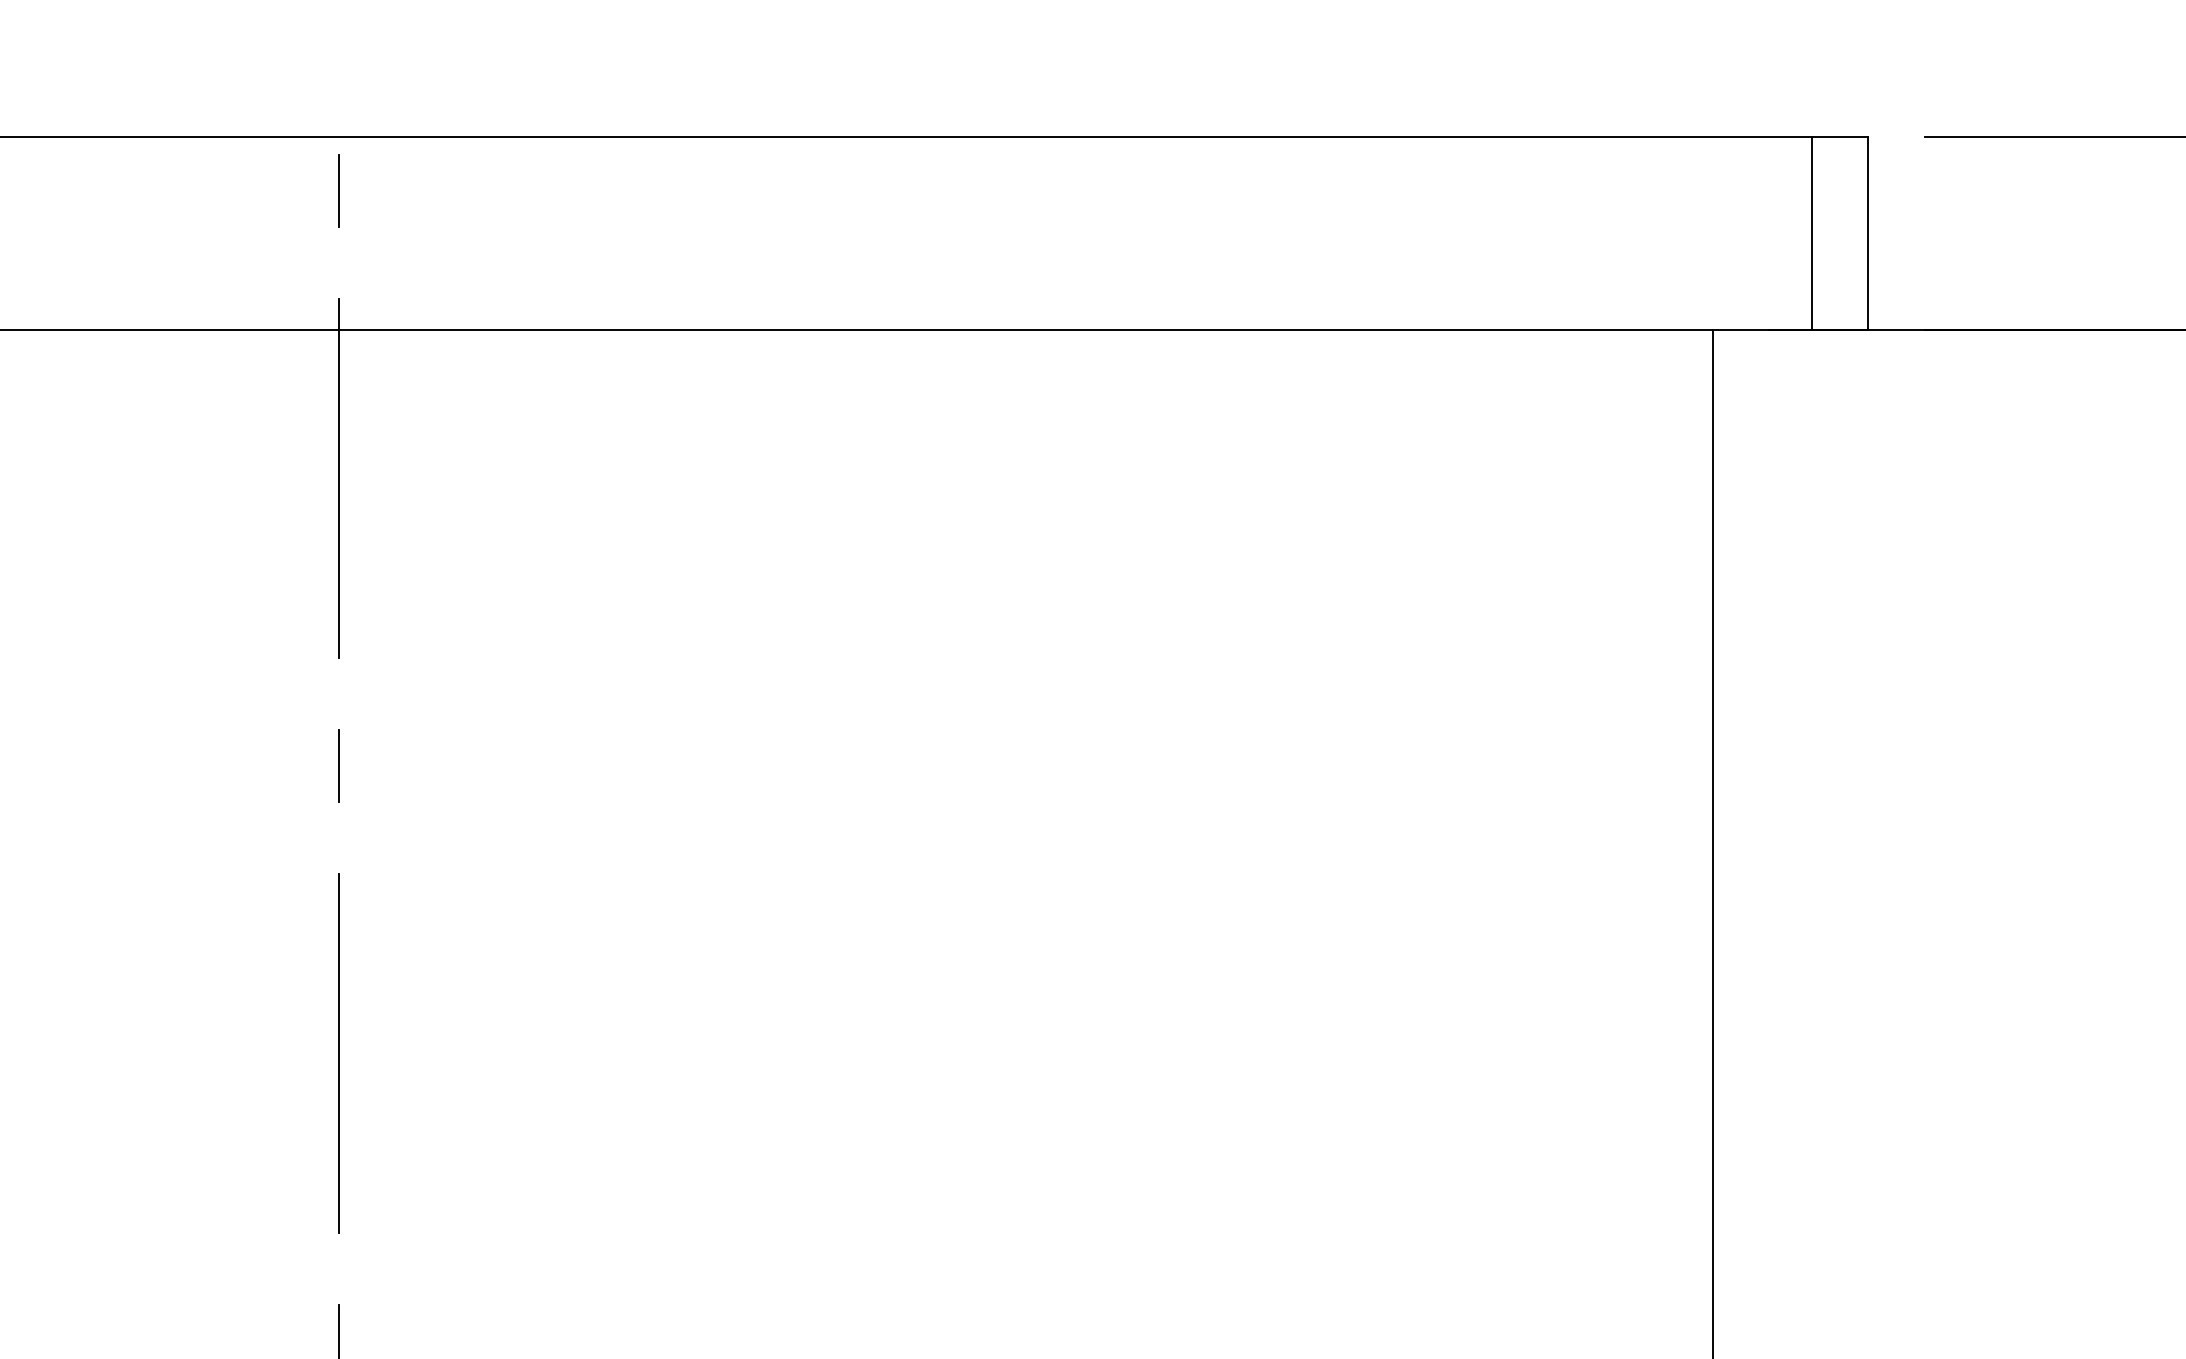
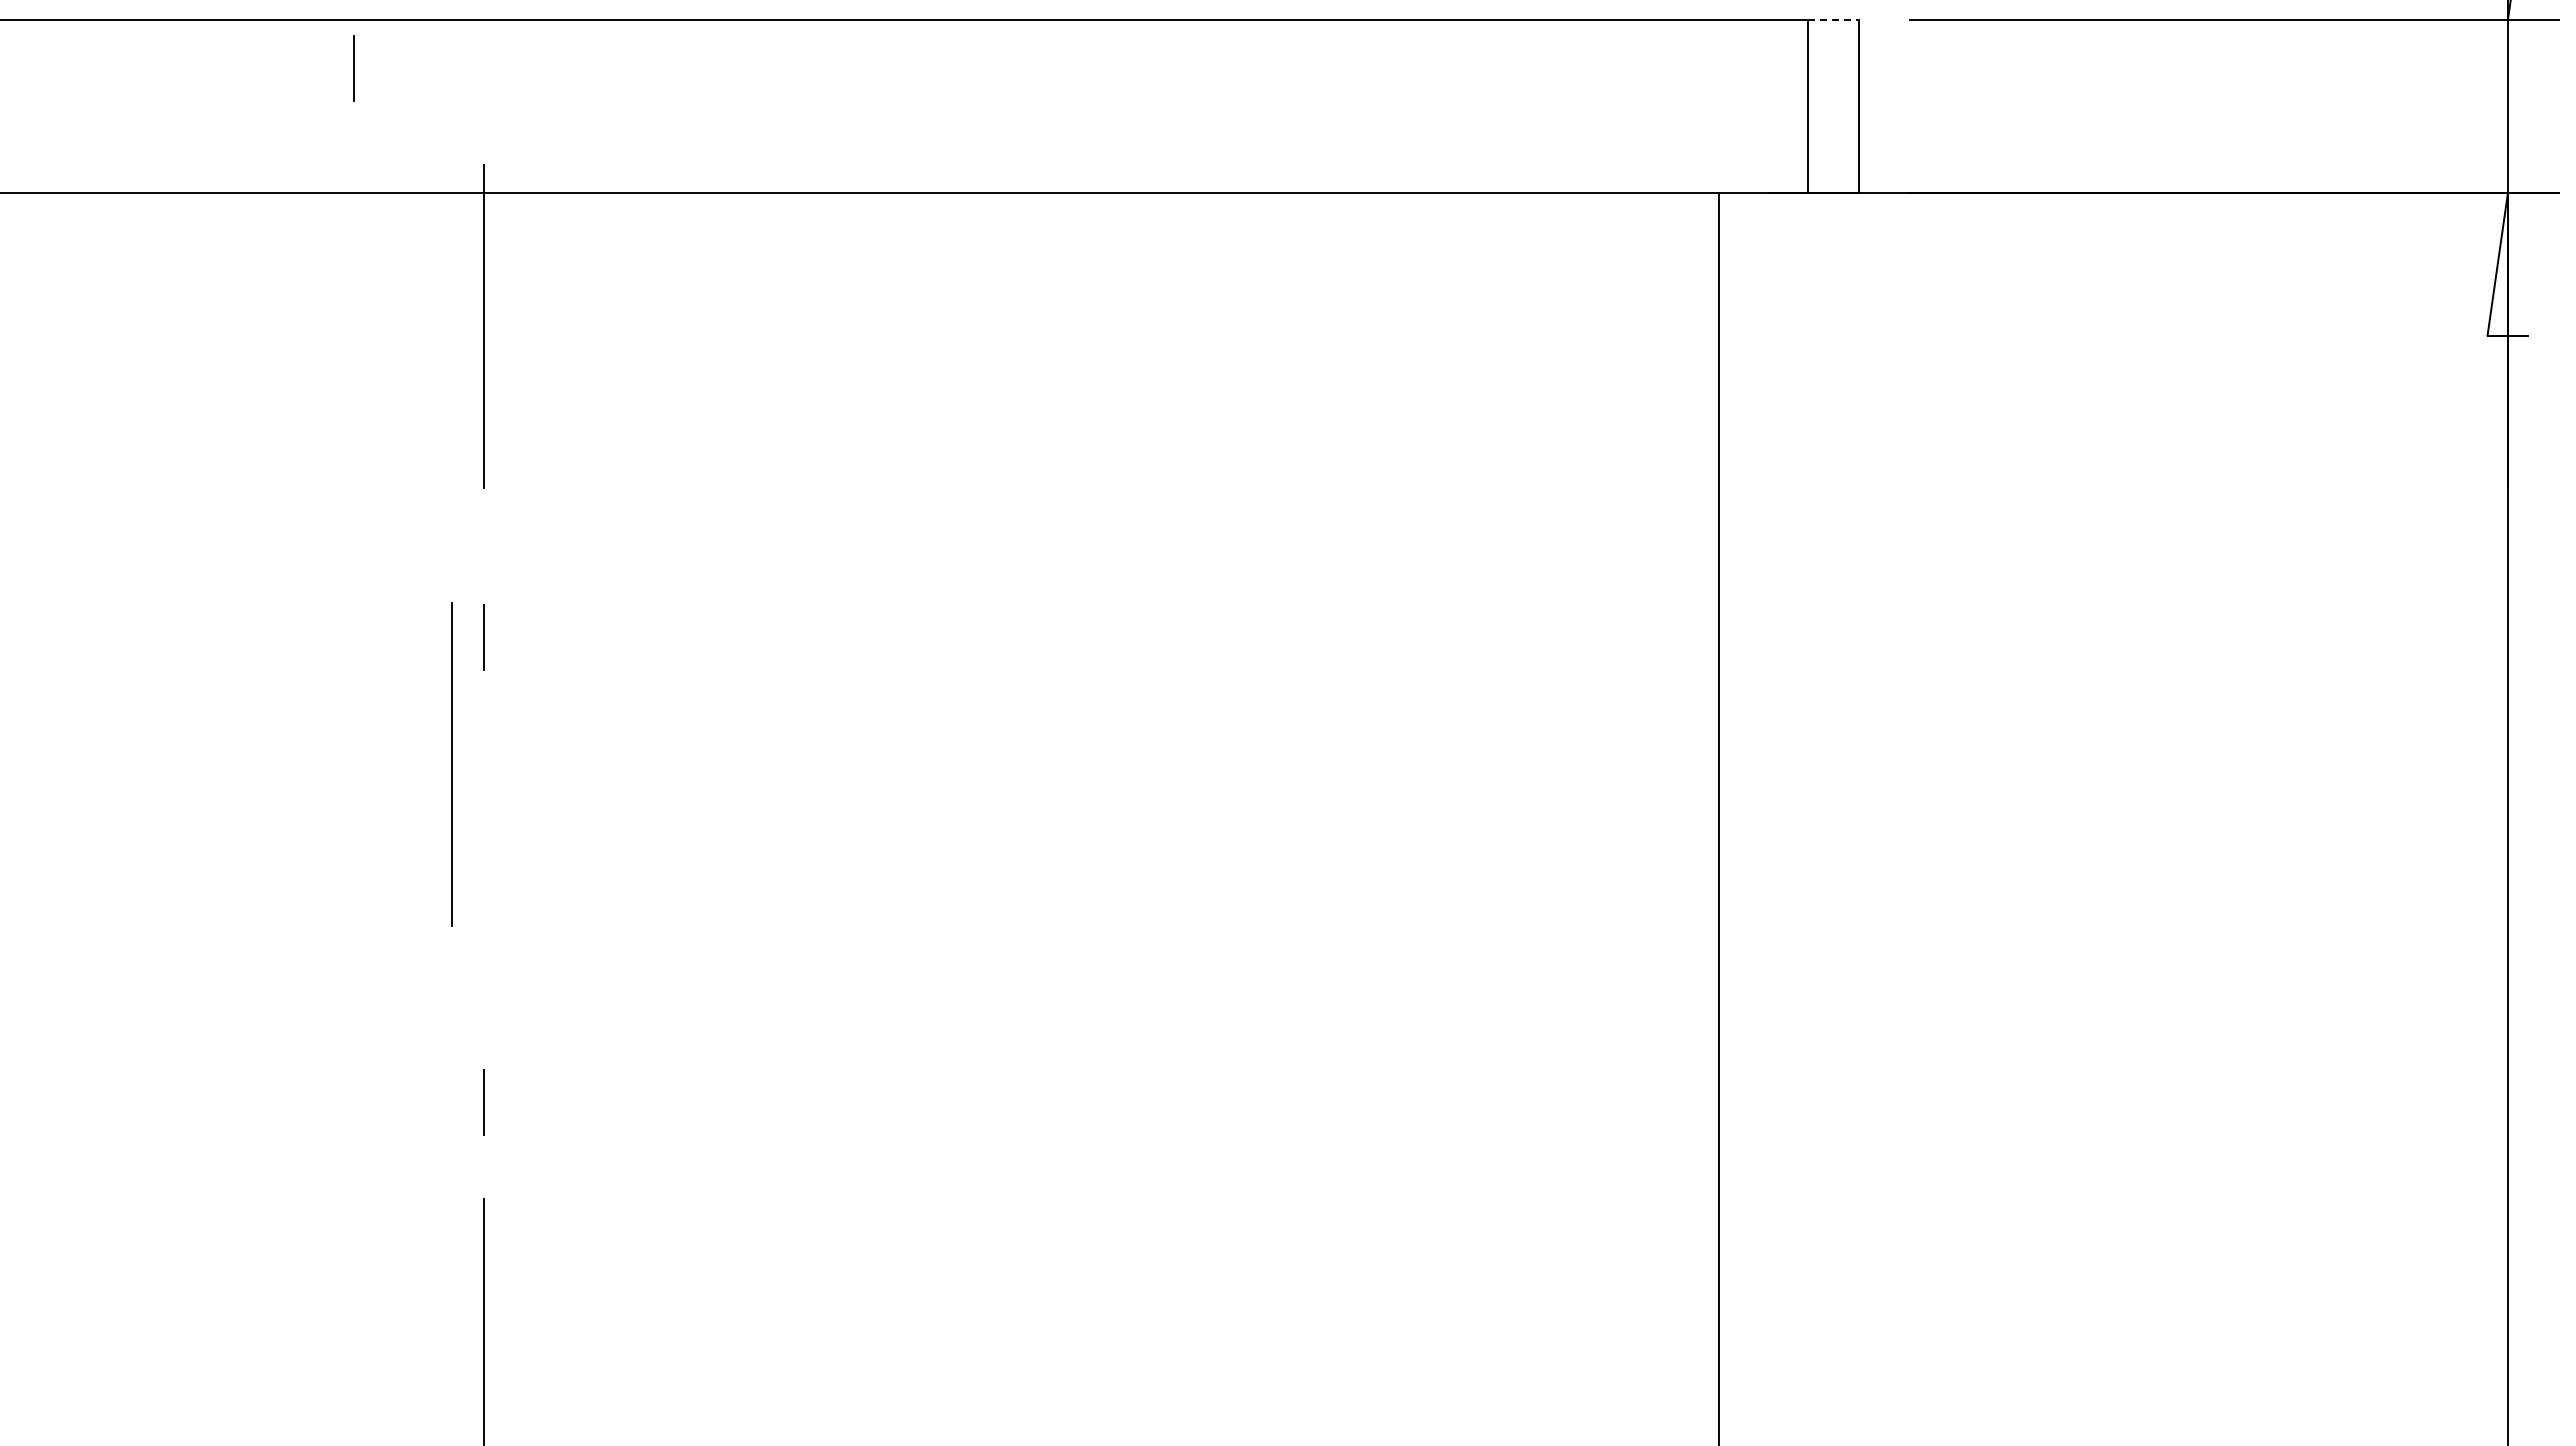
line: (1840, 137) -> (1833, 20), solid -> dashed
line: (338, 190) -> (353, 68), moved
line: (338, 766) -> (483, 637), moved
line: (338, 1053) -> (451, 764), moved

